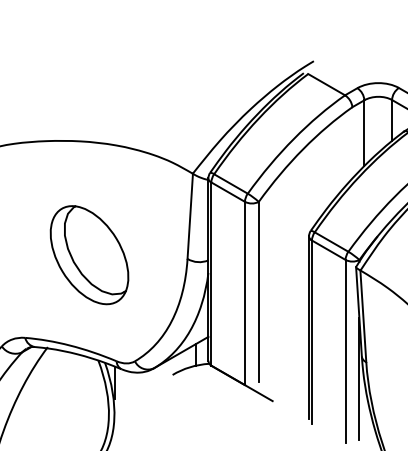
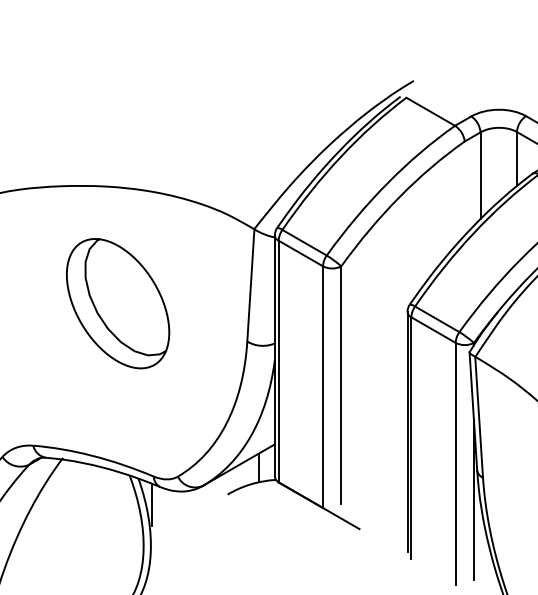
part: (89, 255) -> (118, 304), moved

